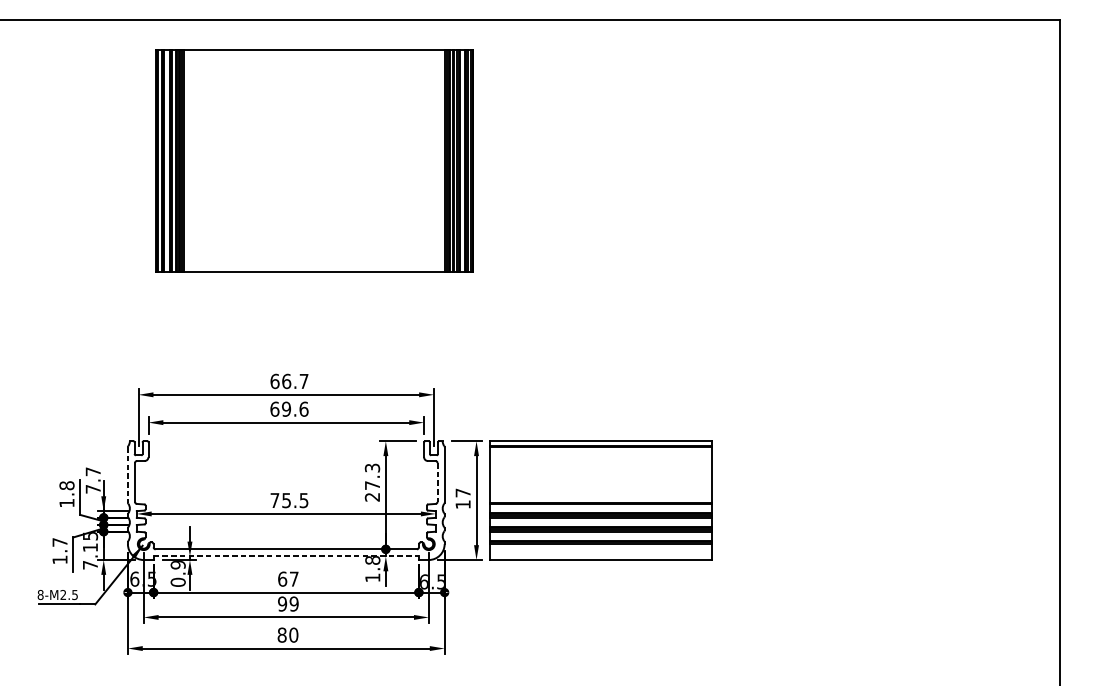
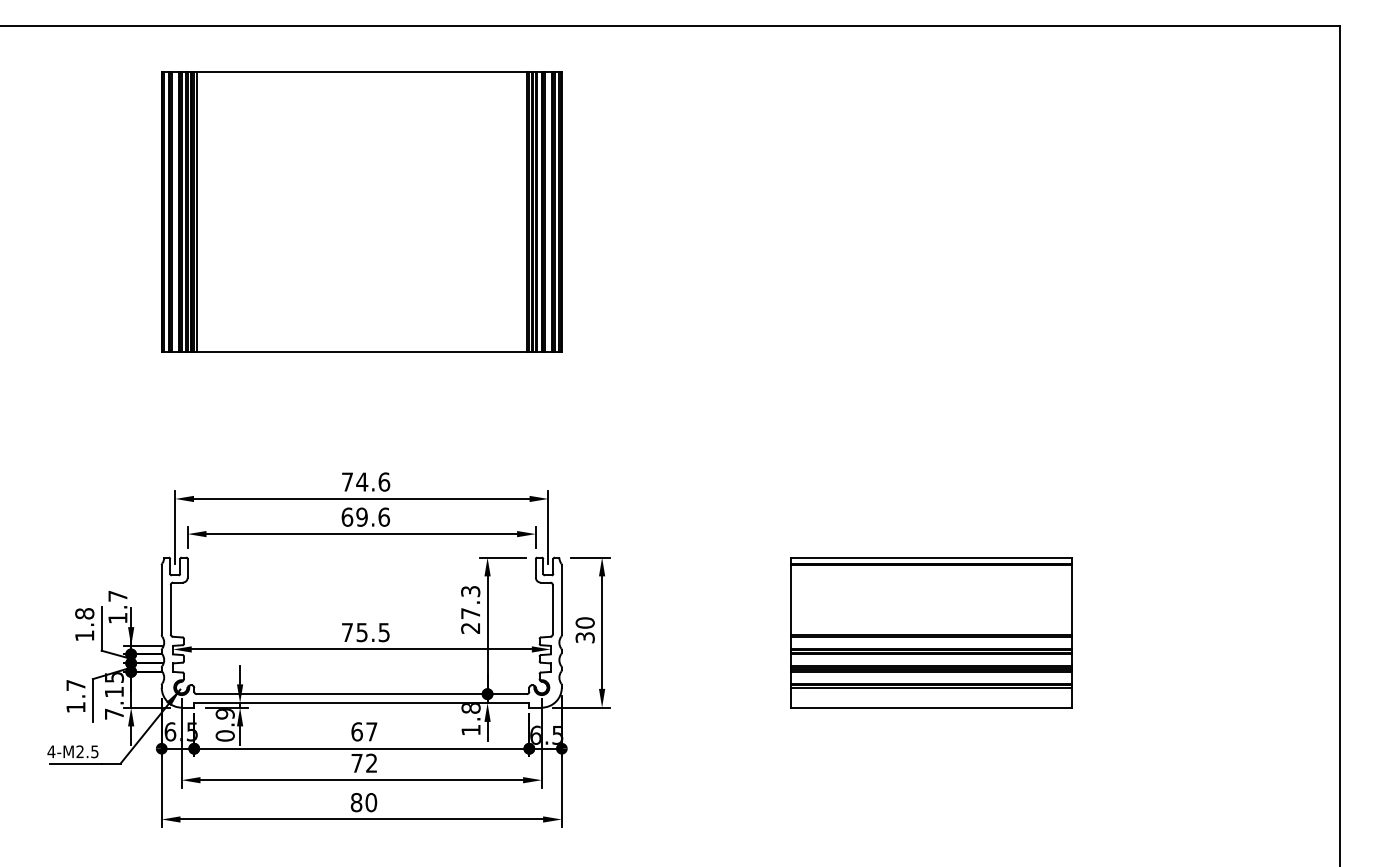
part: (314, 160) -> (361, 211), moved
text: (289, 380) -> (365, 481), 66.7 -> 74.6
line: (127, 475) -> (161, 600), dashed -> solid
line: (437, 482) -> (552, 609), dashed -> solid
text: (92, 489) -> (117, 618), 7.7 -> 1.7
text: (462, 498) -> (584, 630), 17 -> 30
part: (601, 500) -> (931, 632), moved
line: (286, 556) -> (361, 703), dashed -> solid
text: (40, 594) -> (51, 751), 8-M2.5 -> 4-M2.5
text: (288, 603) -> (364, 762), 99 -> 72

